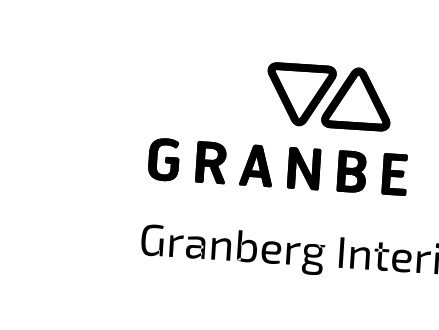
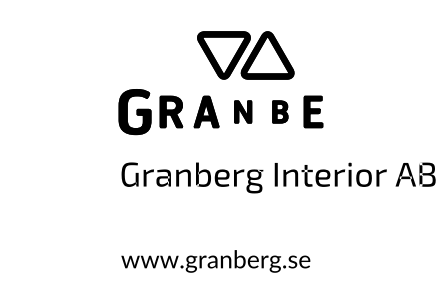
part: (328, 96) -> (245, 55), moved
part: (163, 158) -> (134, 111), size x1.4
part: (303, 167) -> (242, 111), size x0.7
part: (352, 171) -> (280, 111), size x0.7

